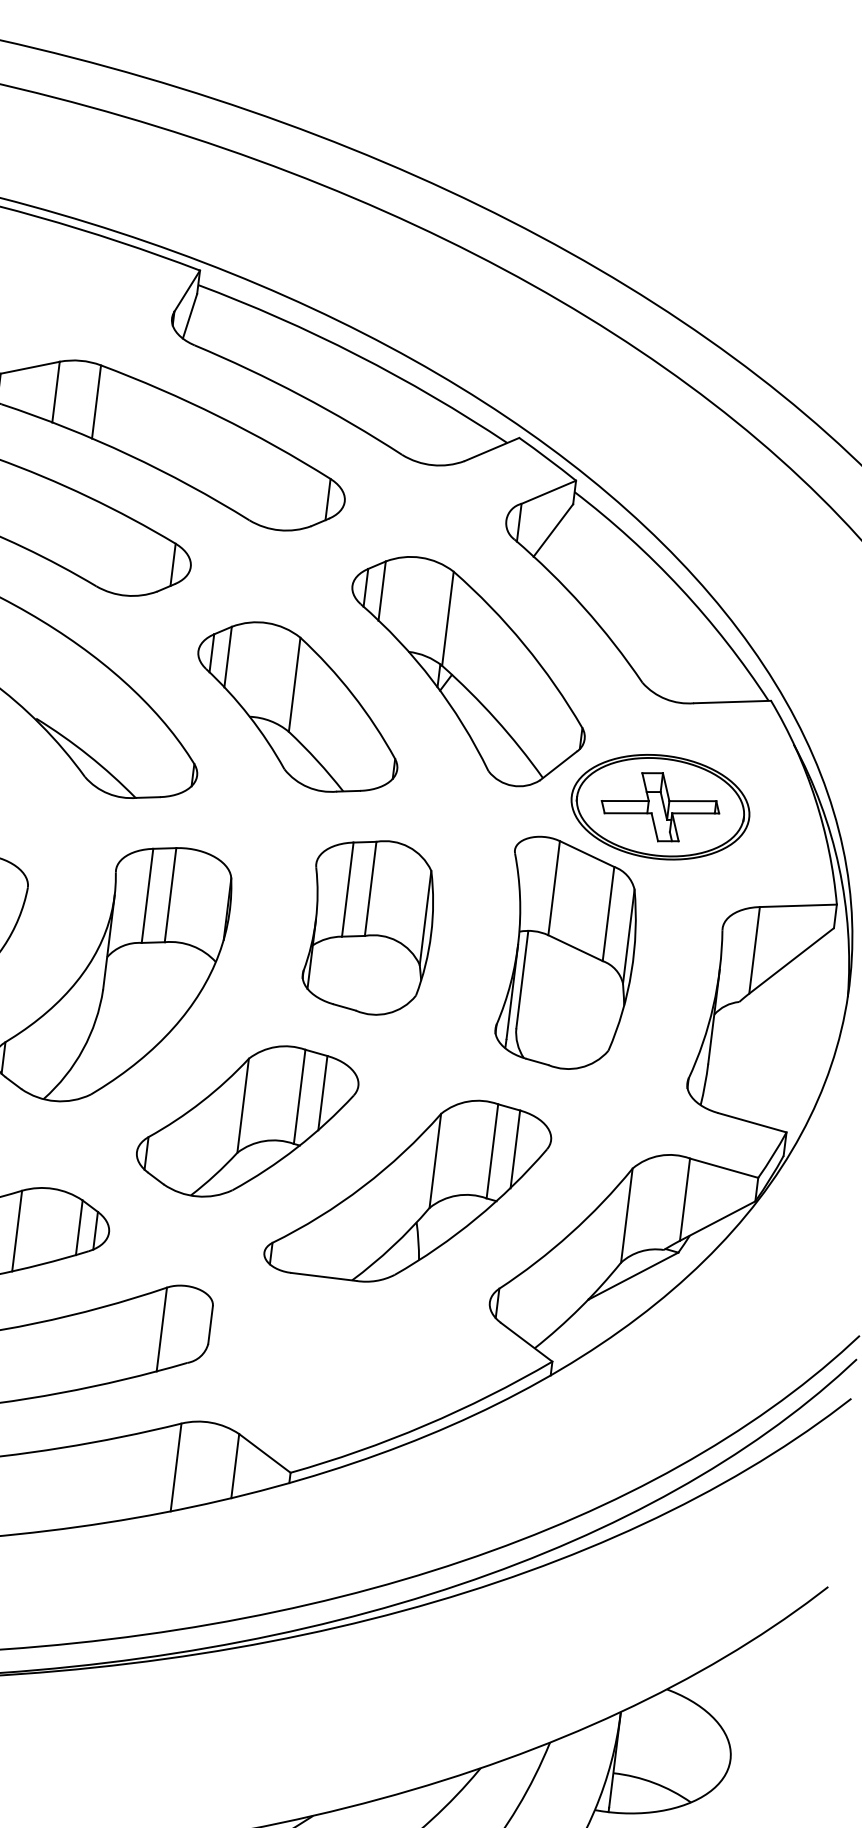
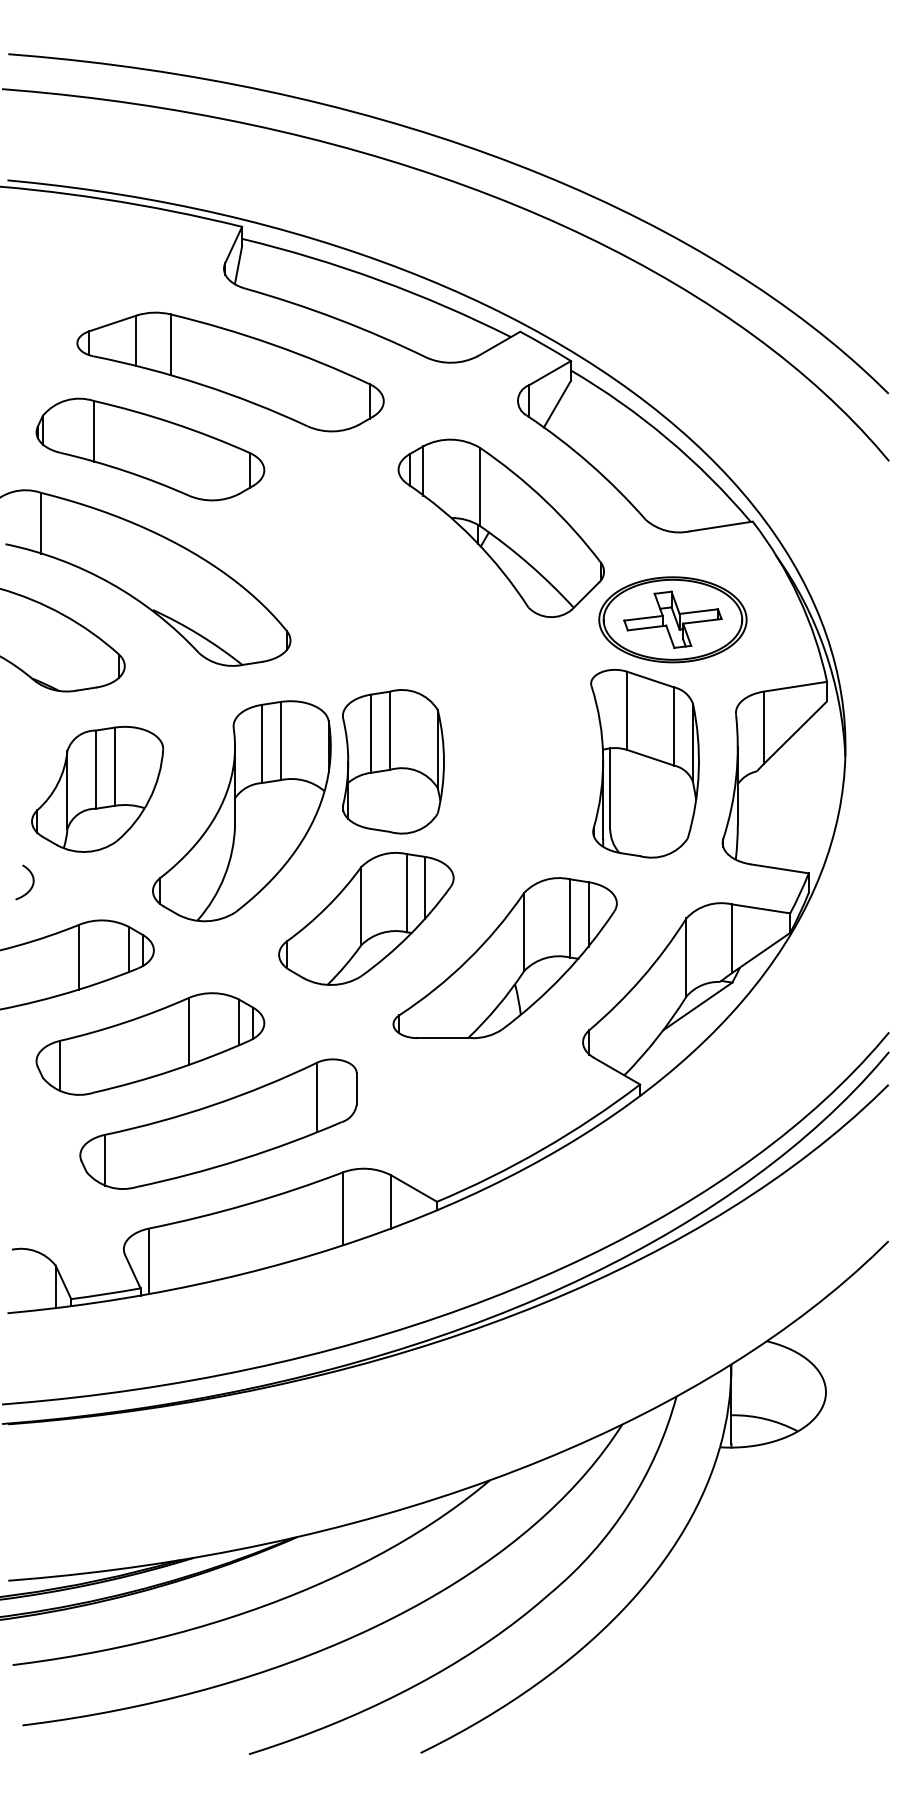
part: (298, 707) -> (366, 574), removed
part: (370, 926) -> (393, 761), moved
part: (567, 954) -> (644, 763), moved

